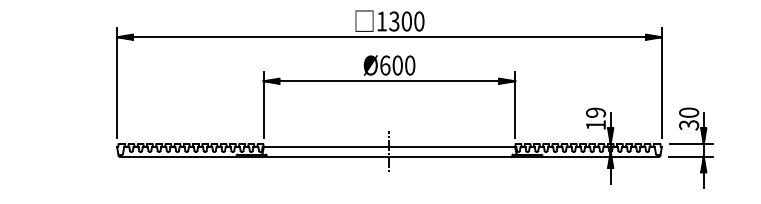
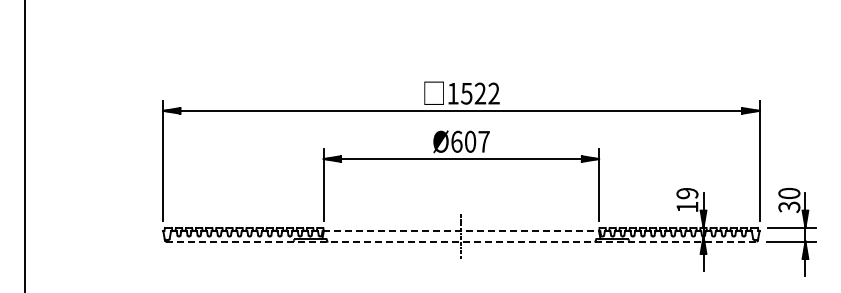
text: (406, 21) -> (480, 93), 1300 -> 1522
text: (409, 65) -> (483, 141), Ø600 -> Ø607
line: (389, 147) -> (461, 231), solid -> dashed
line: (389, 156) -> (461, 241), solid -> dashed

